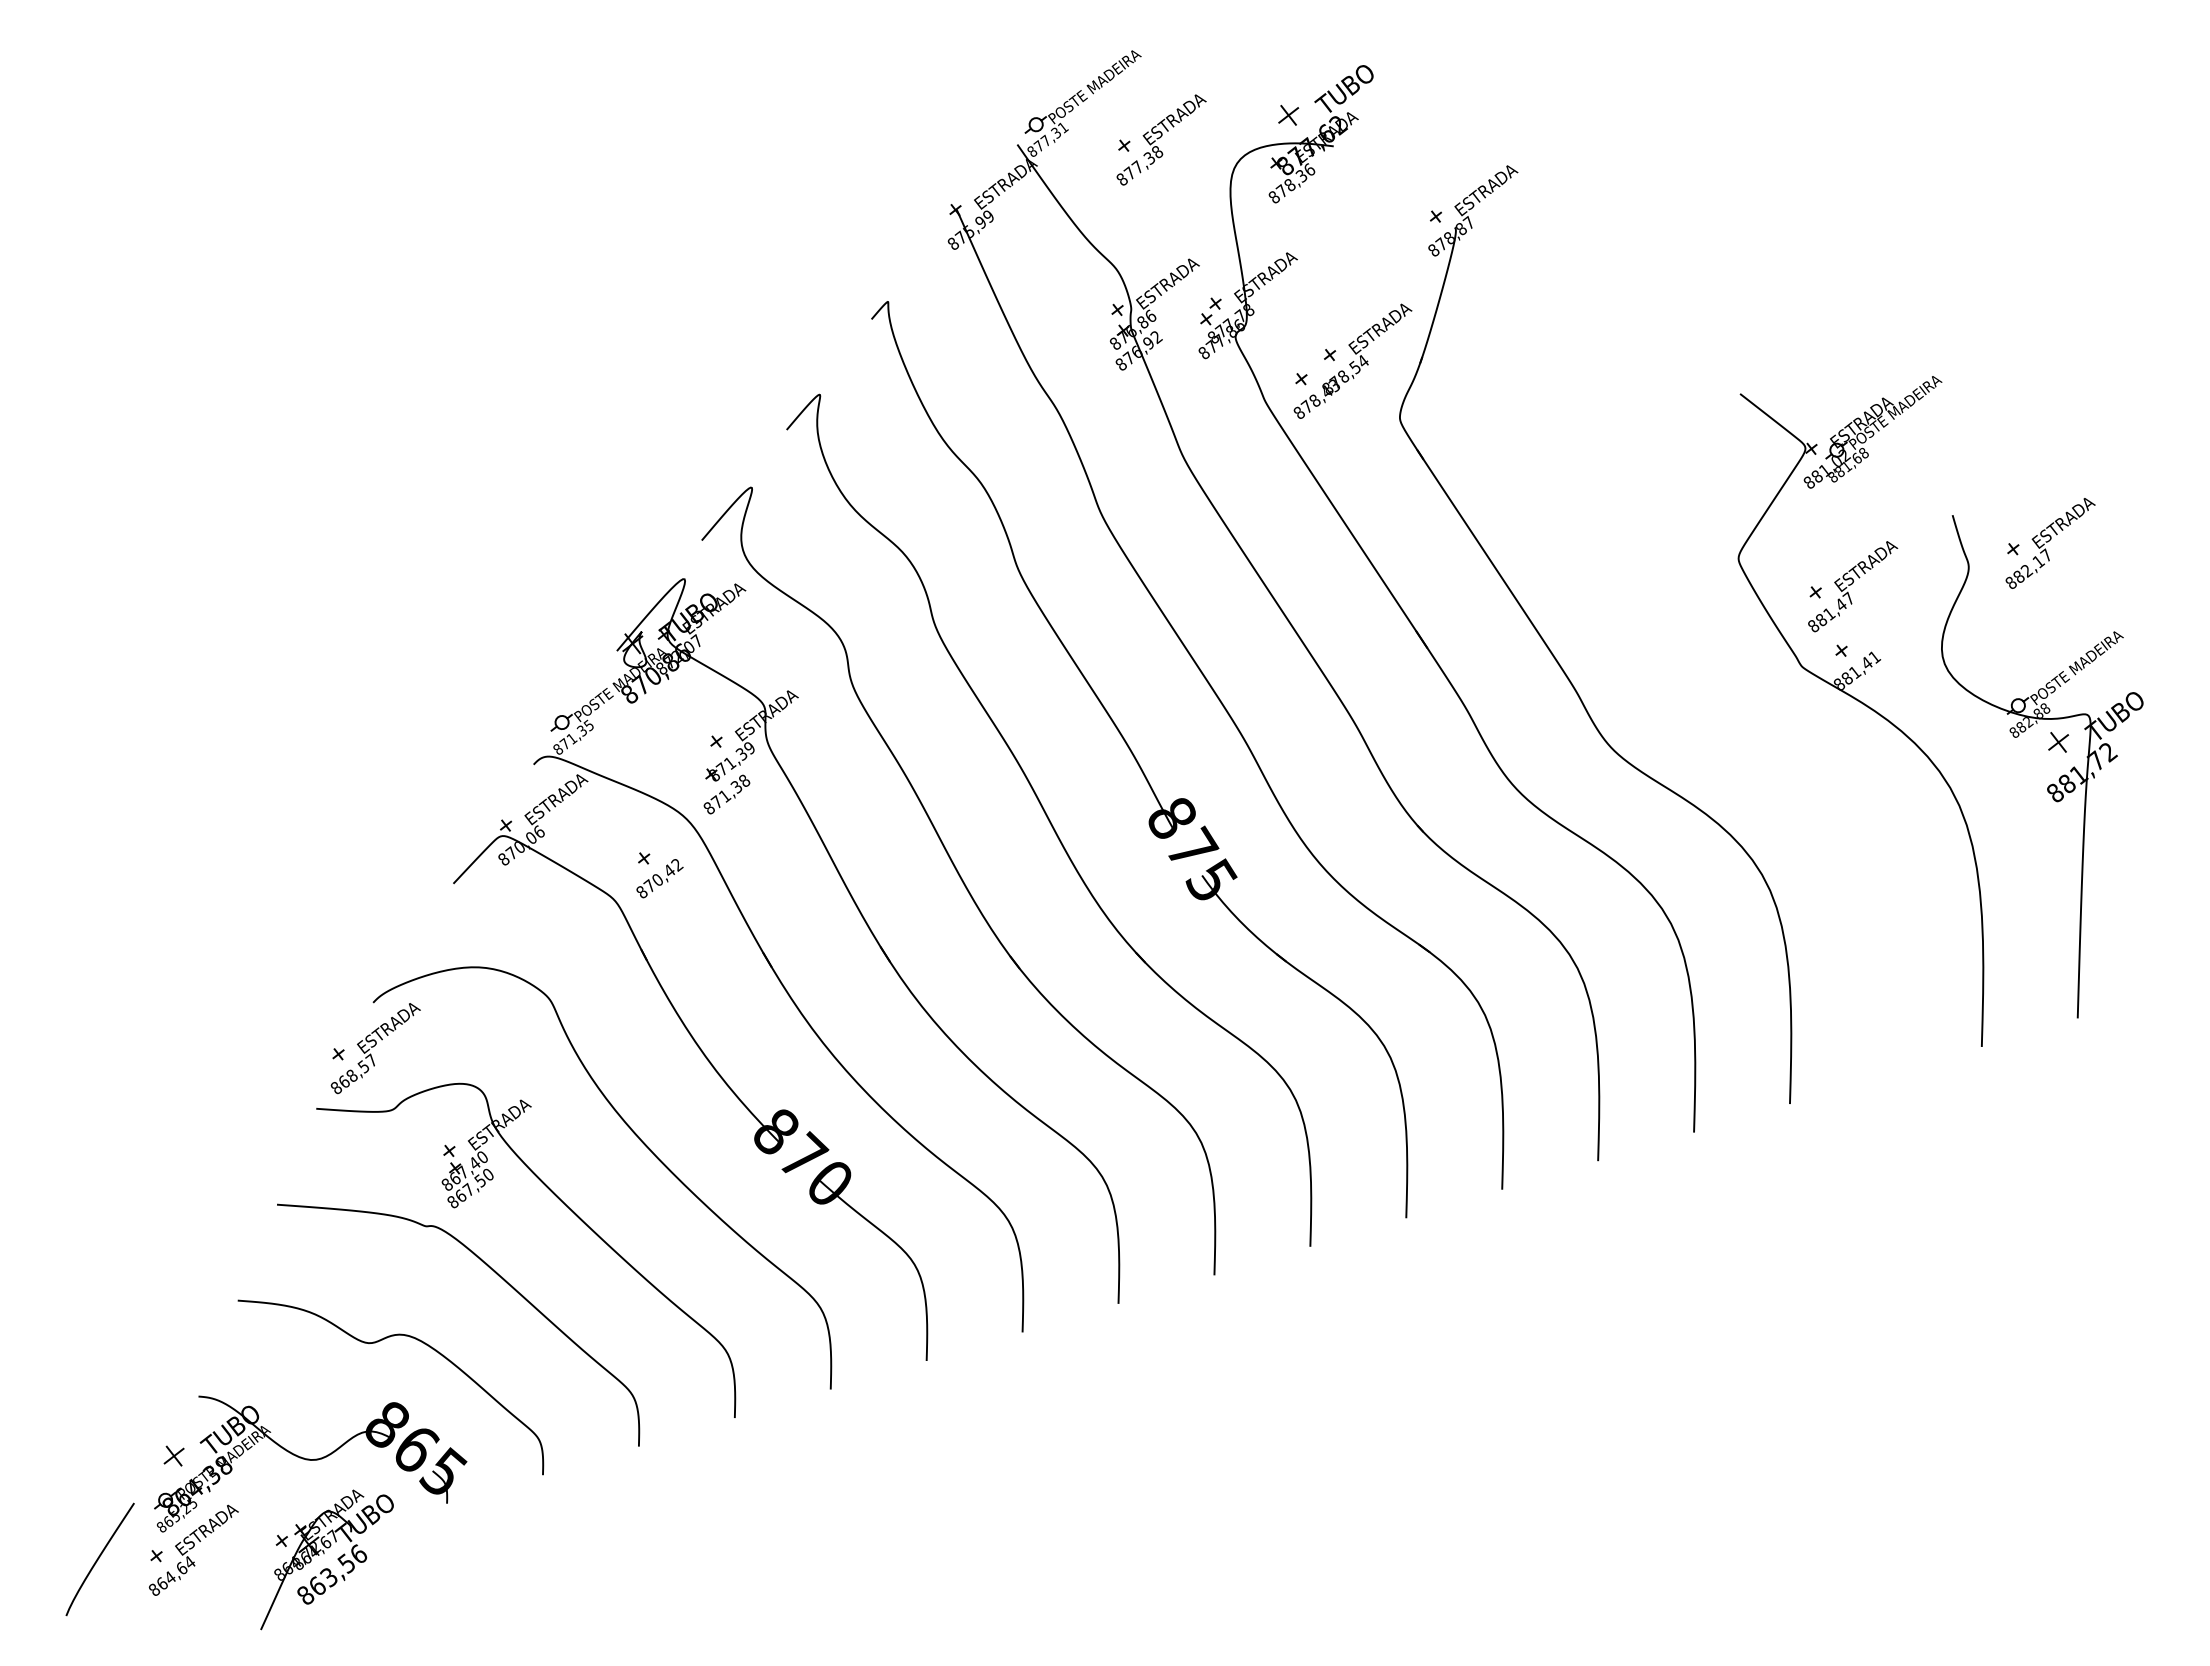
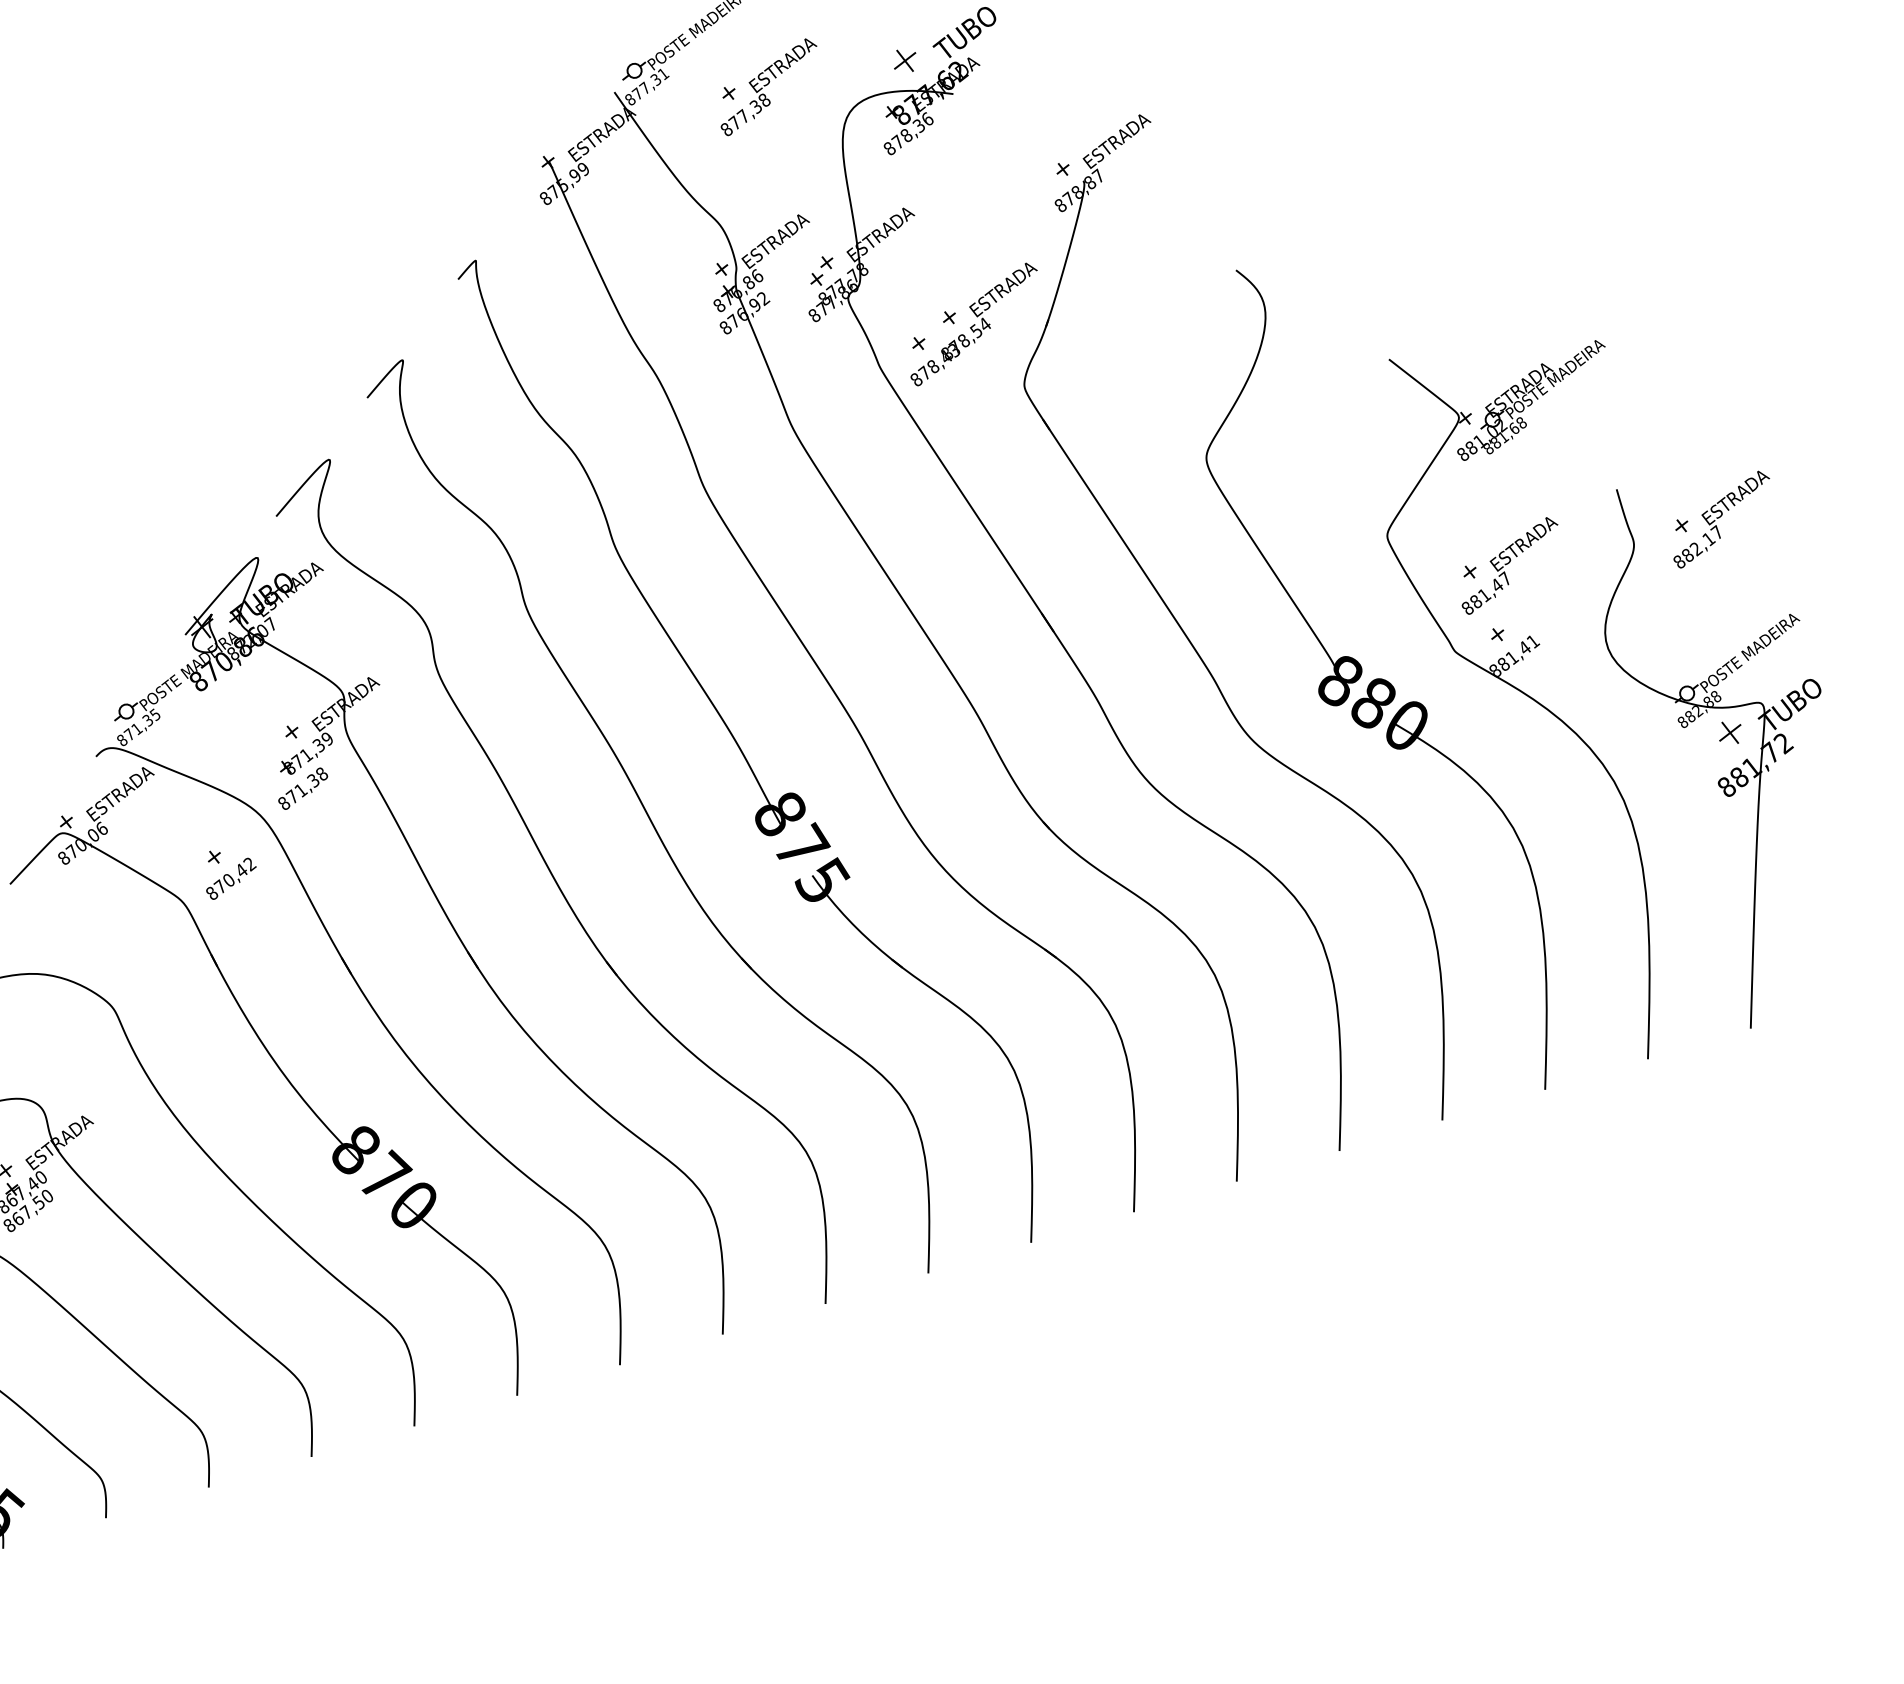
part: (1728, 692) -> (1376, 679), added

